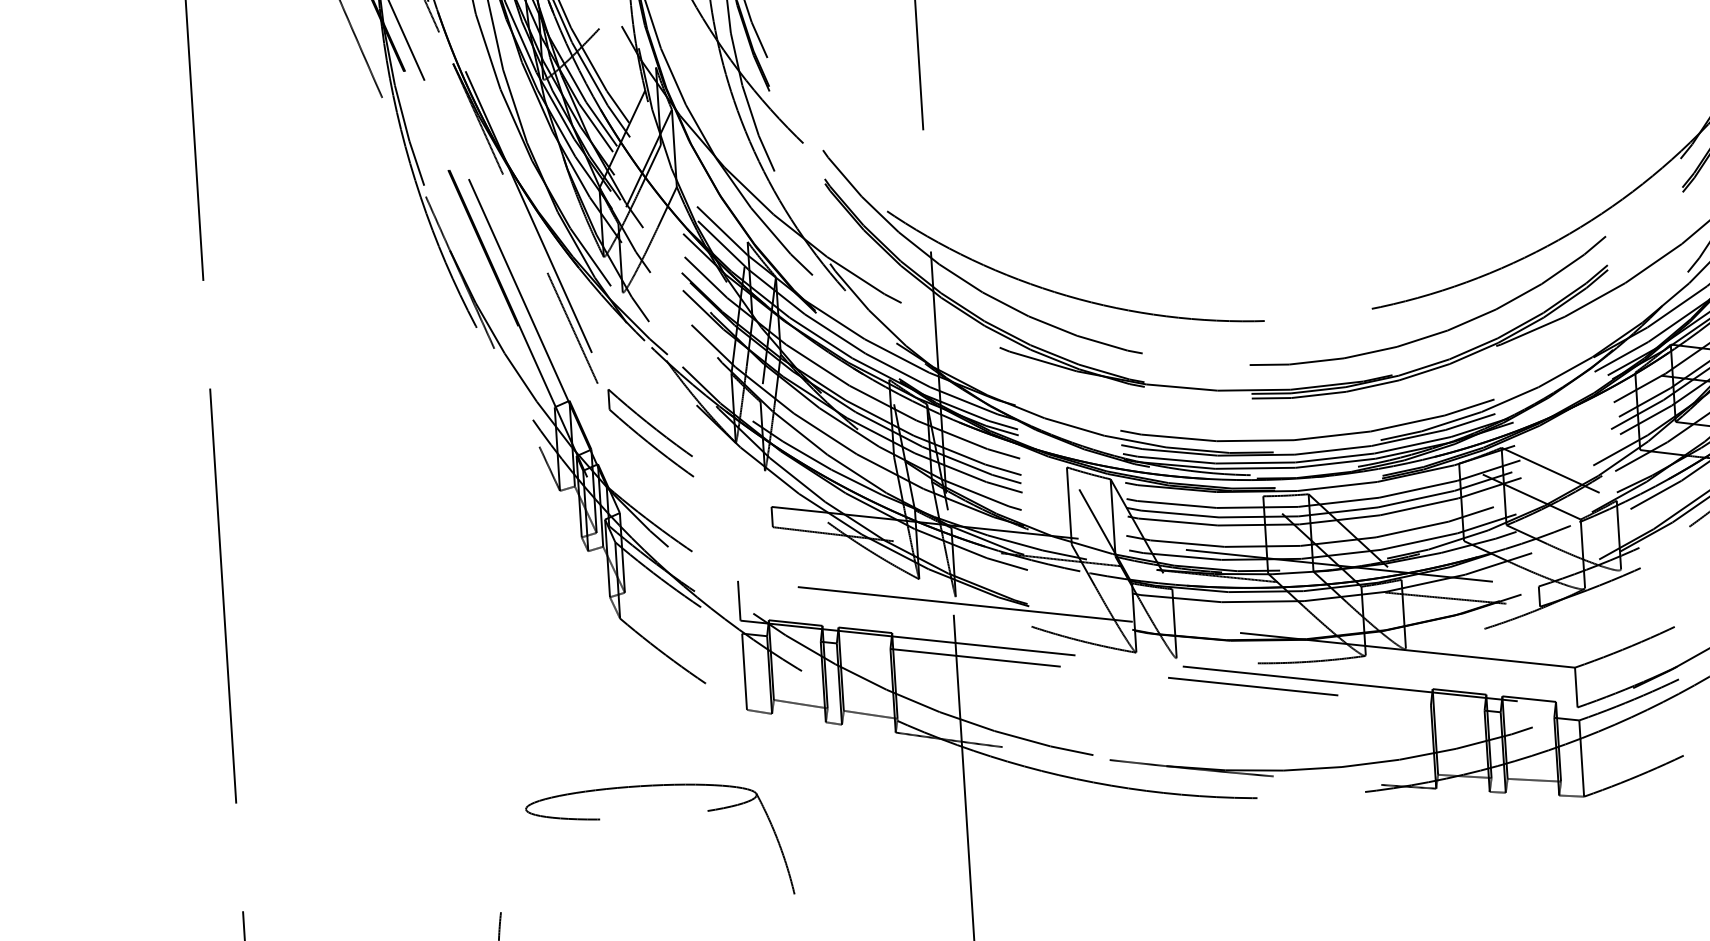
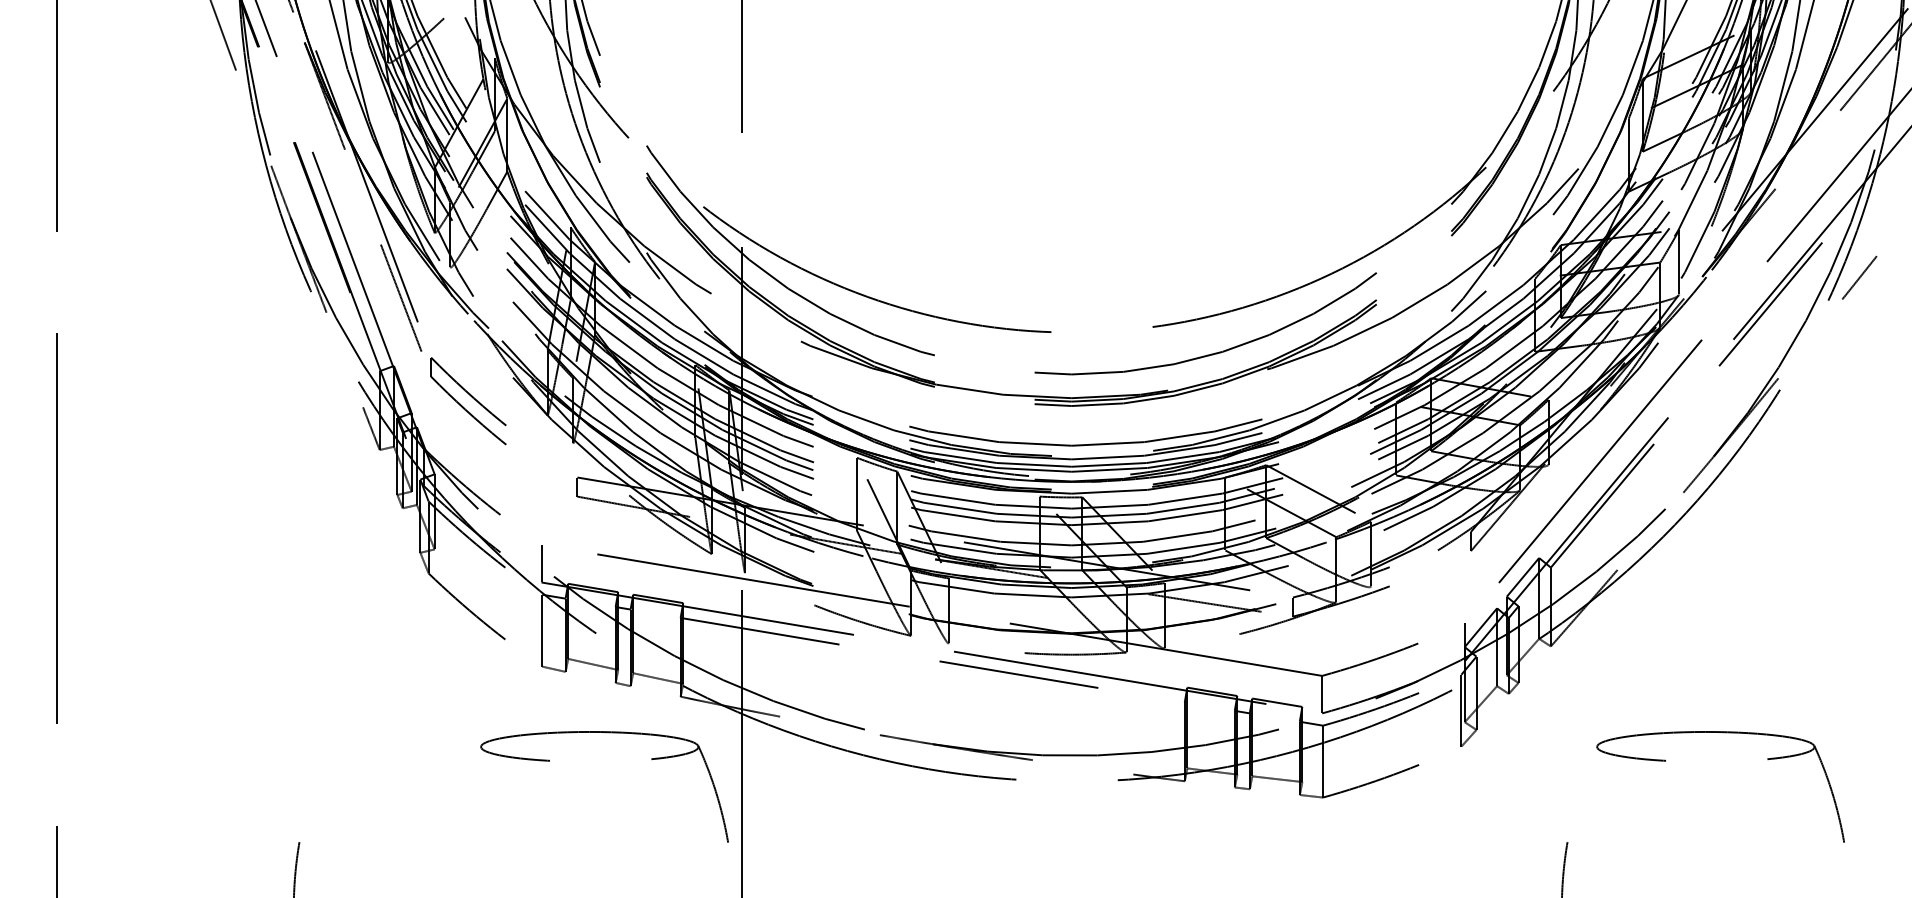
part: (658, 786) -> (606, 733), moved

